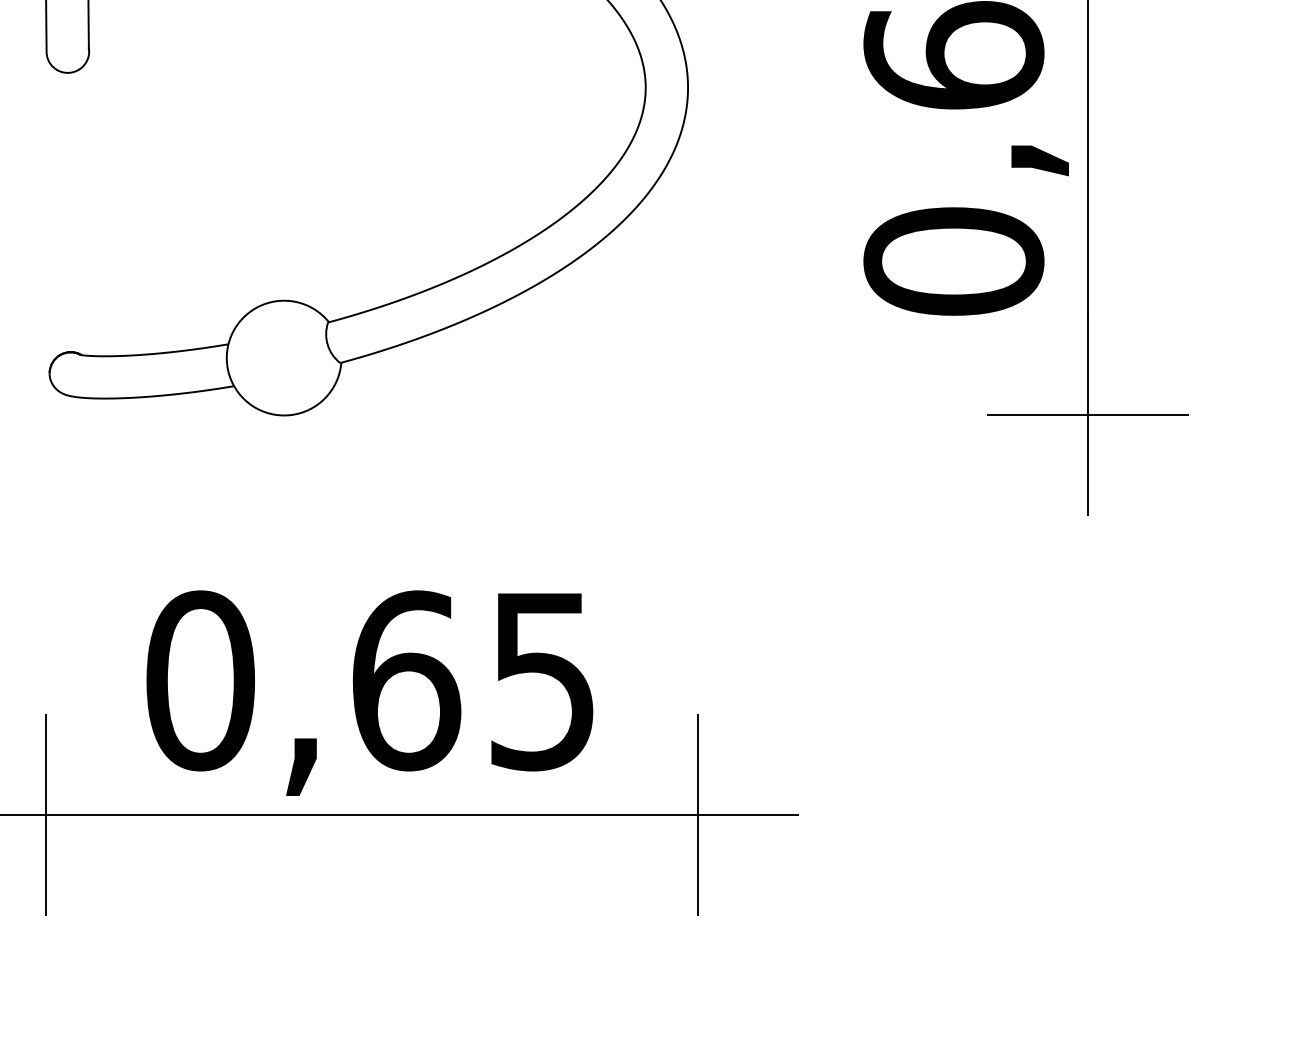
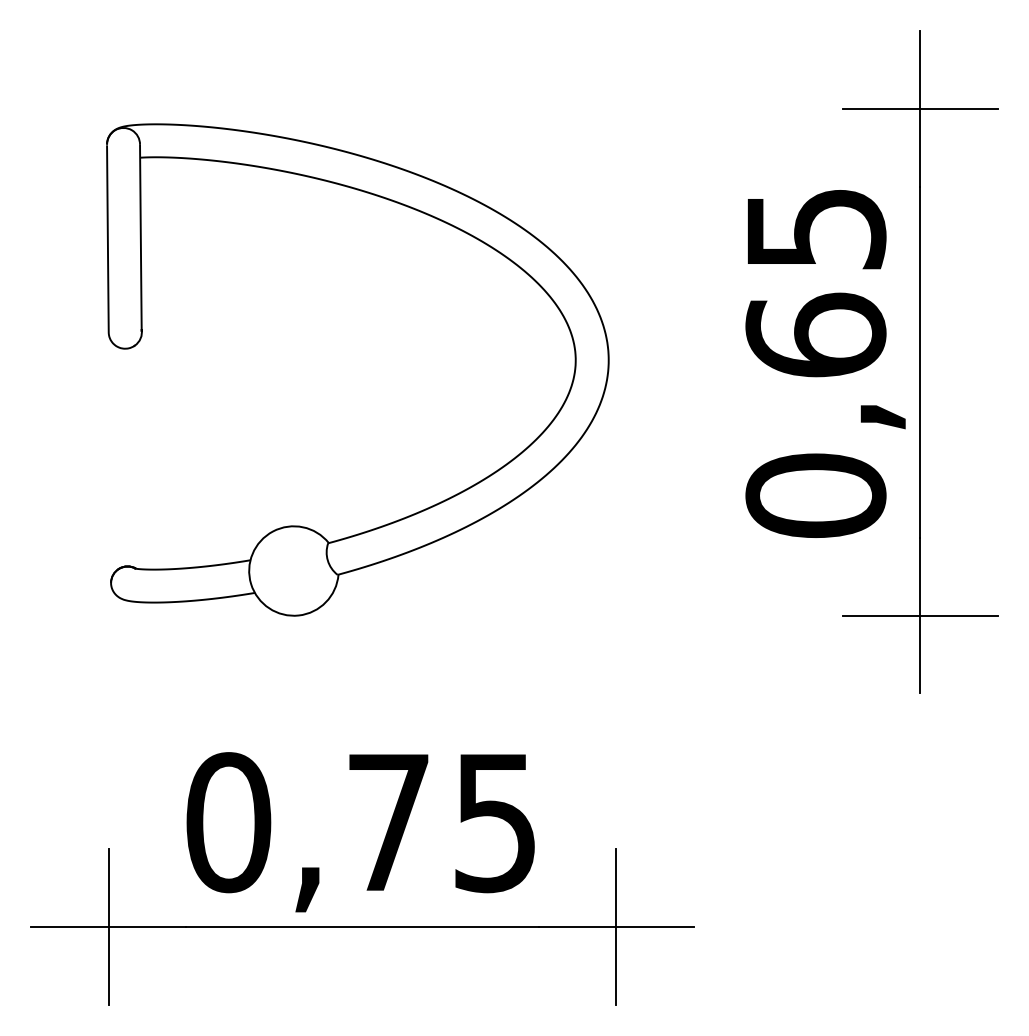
text: (406, 680) -> (389, 822), 0,65 -> 0,75

